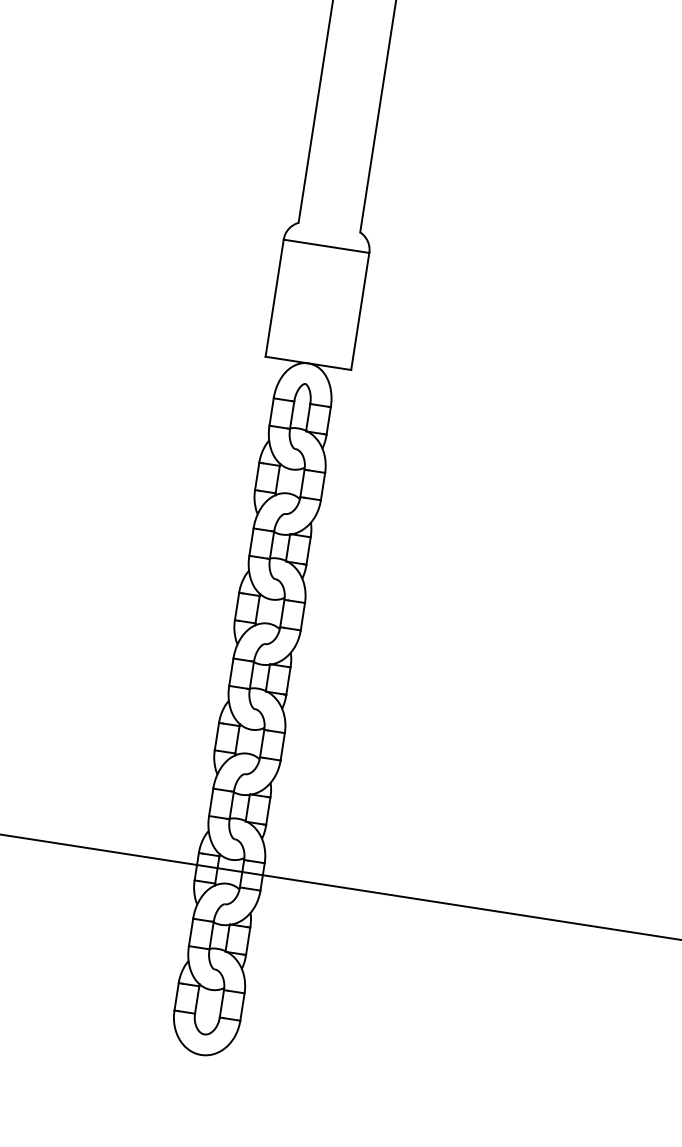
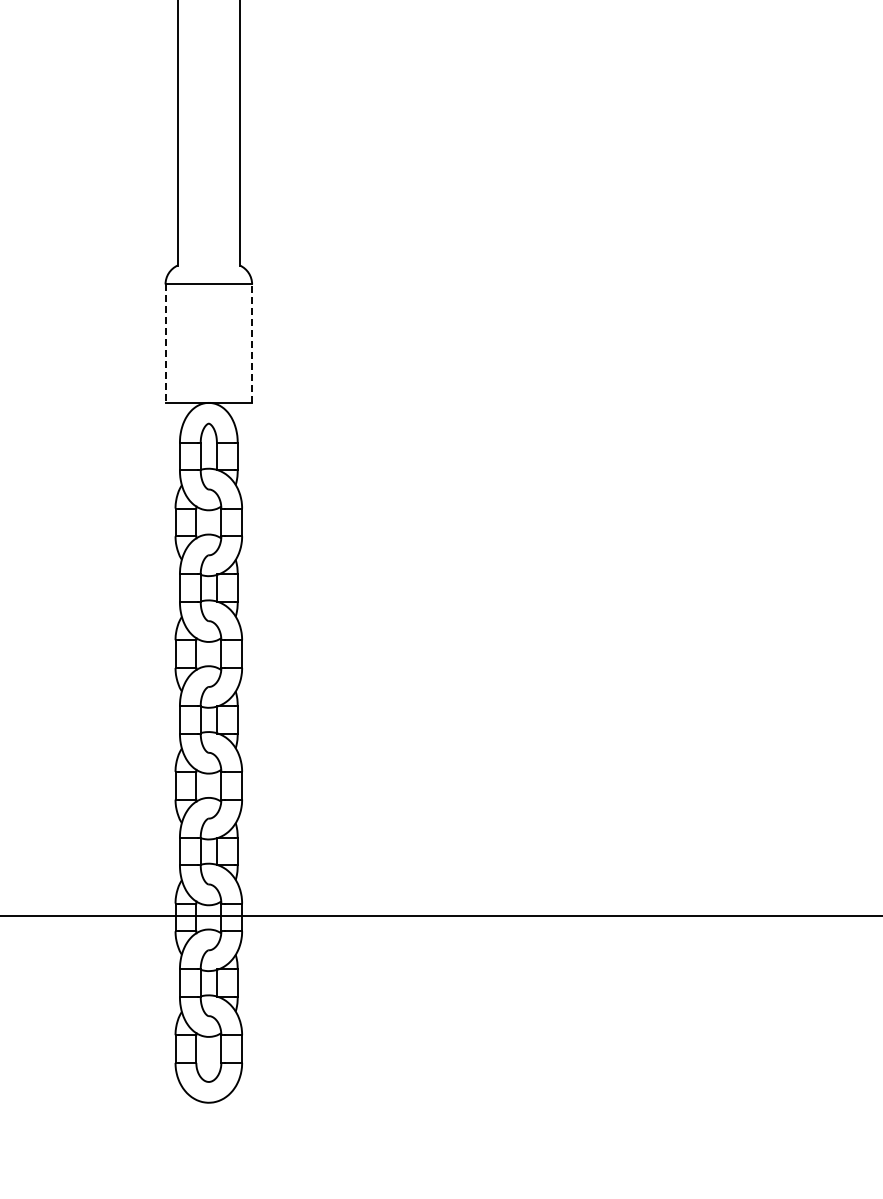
line: (274, 299) -> (165, 344), solid -> dashed
line: (360, 311) -> (252, 343), solid -> dashed

